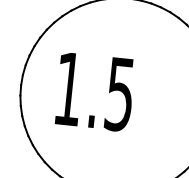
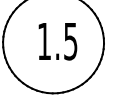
text: (94, 91) -> (57, 41), moved

